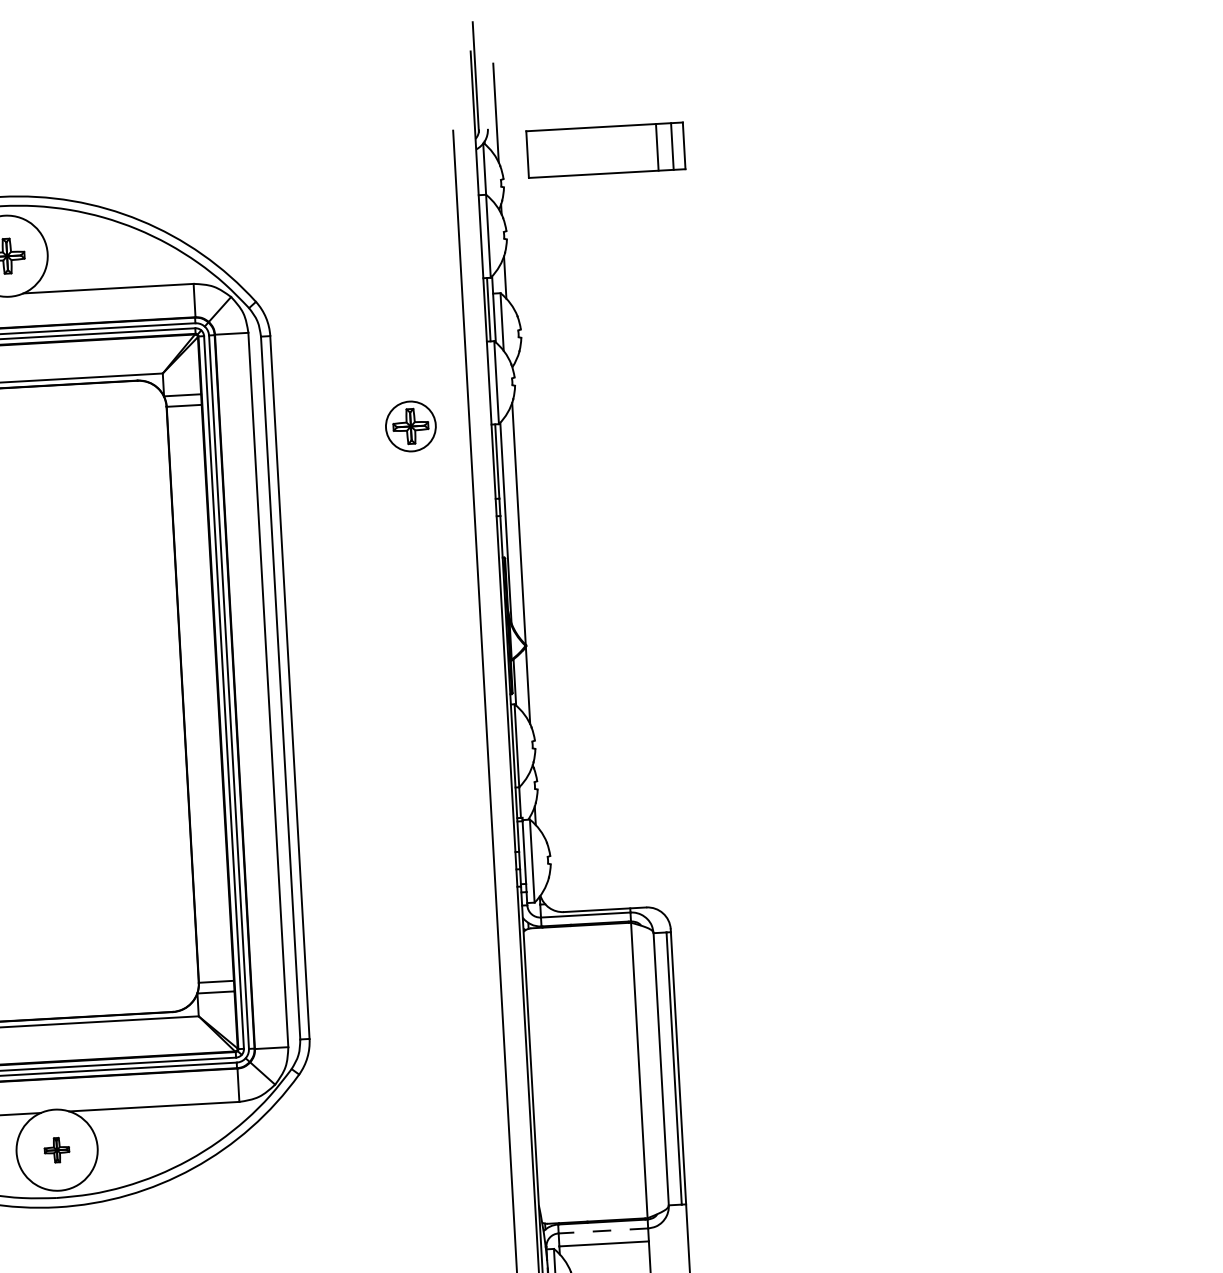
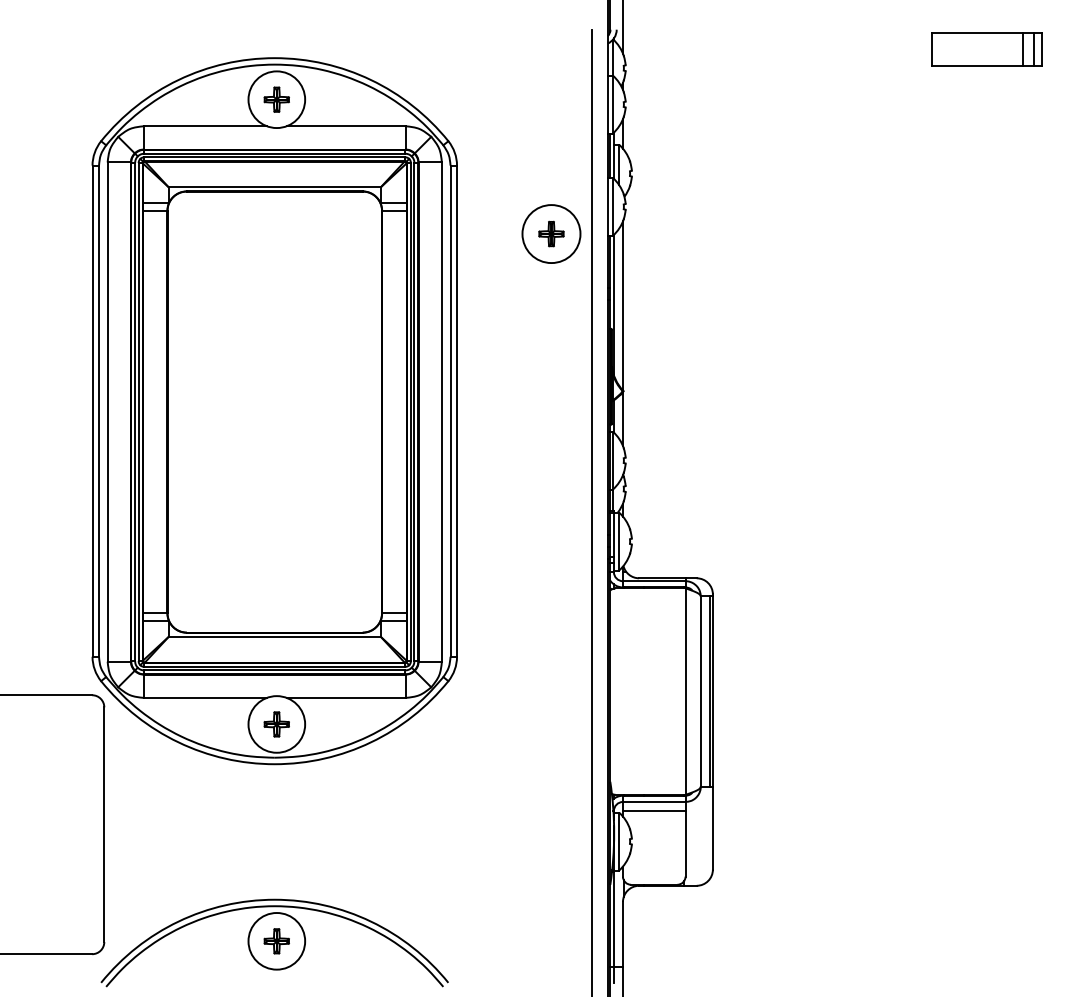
part: (605, 150) -> (986, 49), moved
circle: (410, 427) -> (551, 234), size x1.67
part: (56, 1150) -> (276, 724), size x1.43
line: (602, 1230) -> (653, 801), dashed -> solid

